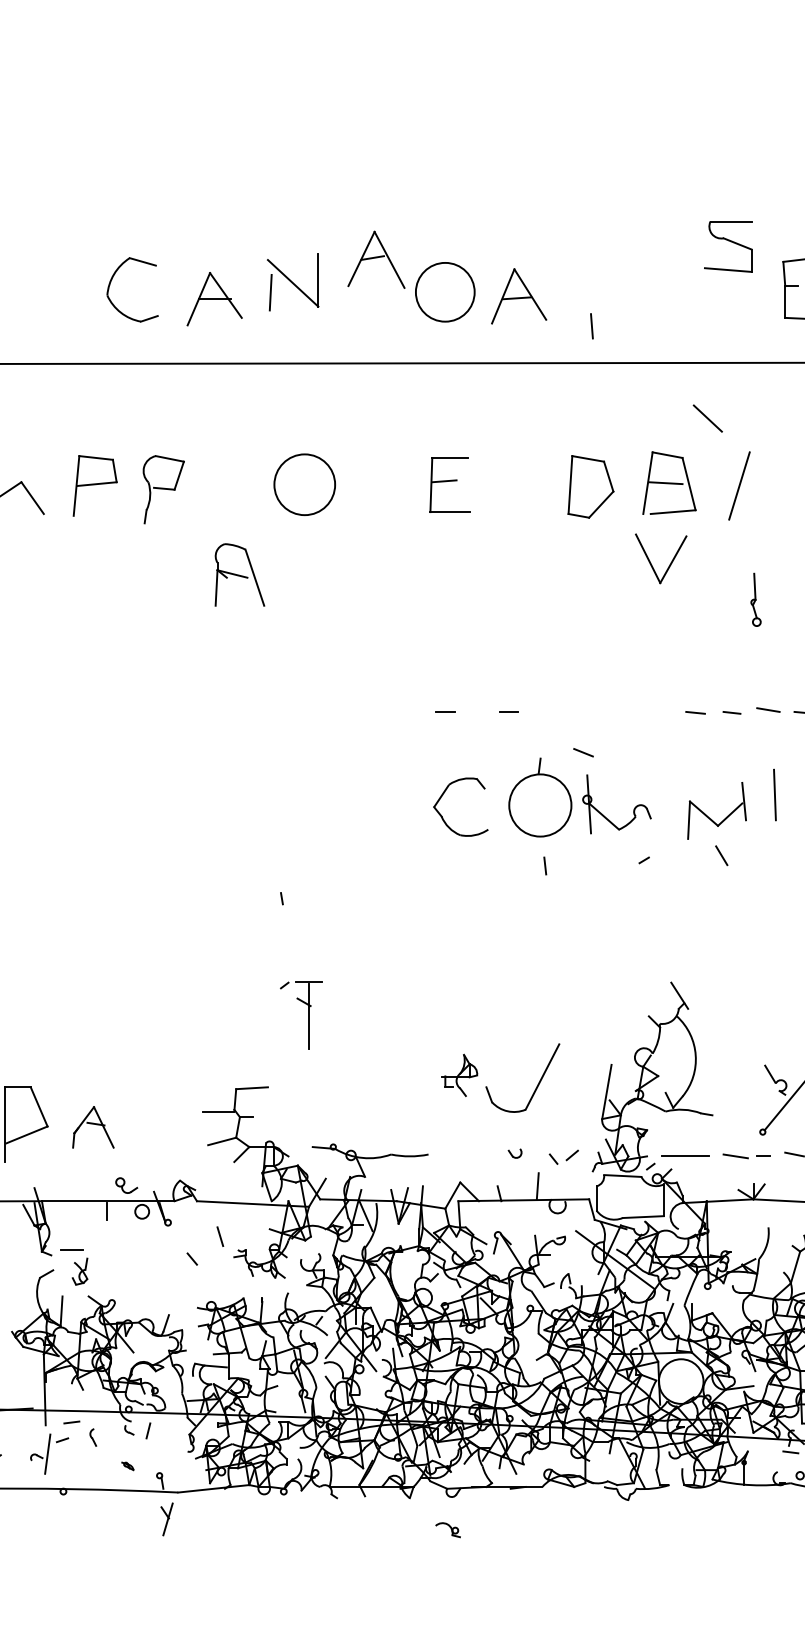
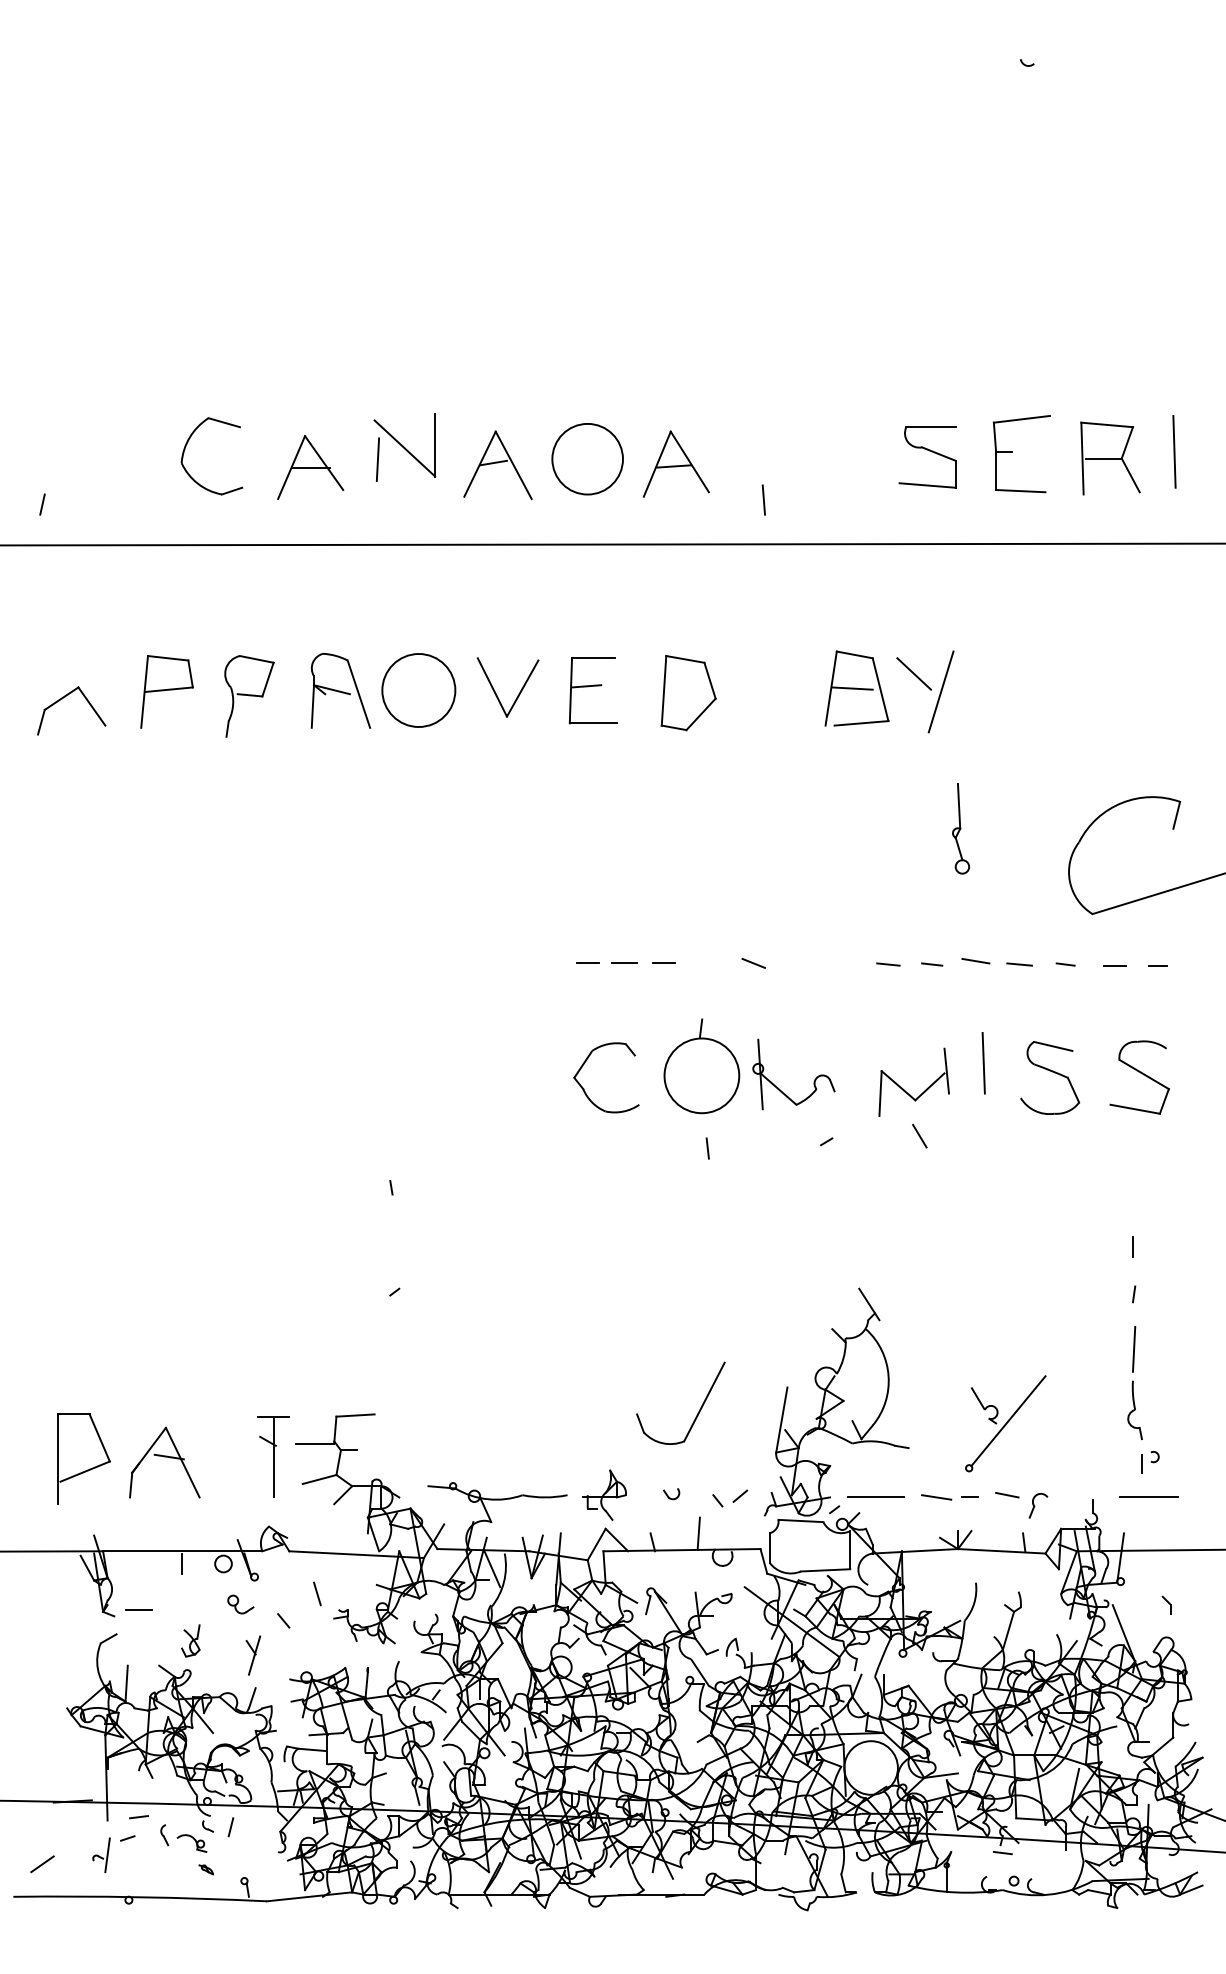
part: (729, 241) -> (929, 451), moved
part: (376, 259) -> (497, 464), moved
line: (708, 418) -> (914, 673), moved
part: (590, 487) -> (688, 693), moved
part: (651, 563) -> (496, 693), moved
part: (239, 574) -> (340, 690), moved
part: (755, 599) -> (960, 828), size x1.43
line: (475, 711) -> (624, 963), added
line: (583, 751) -> (753, 962), moved
part: (308, 1014) -> (273, 1456), moved
part: (459, 1074) -> (604, 1494), moved
part: (93, 1127) -> (164, 1462), size x1.43
part: (126, 1185) -> (240, 1604), moved
part: (79, 1271) -> (190, 1640), moved
part: (40, 1454) -> (101, 1855), size x0.71
part: (167, 1519) -> (253, 1655), moved
part: (447, 1530) -> (191, 1843), moved

